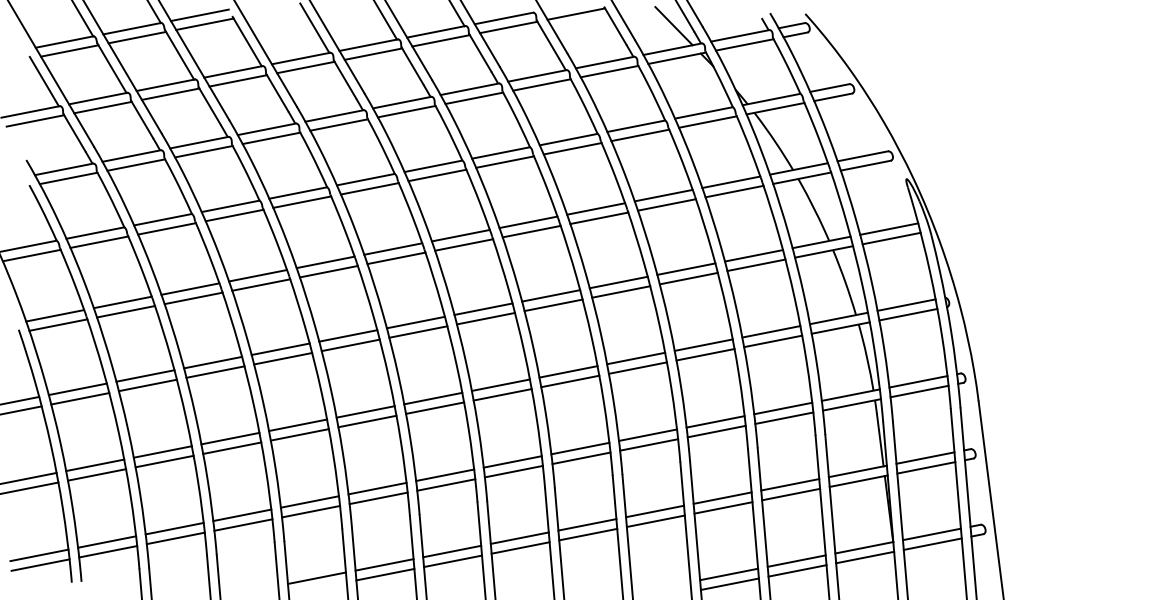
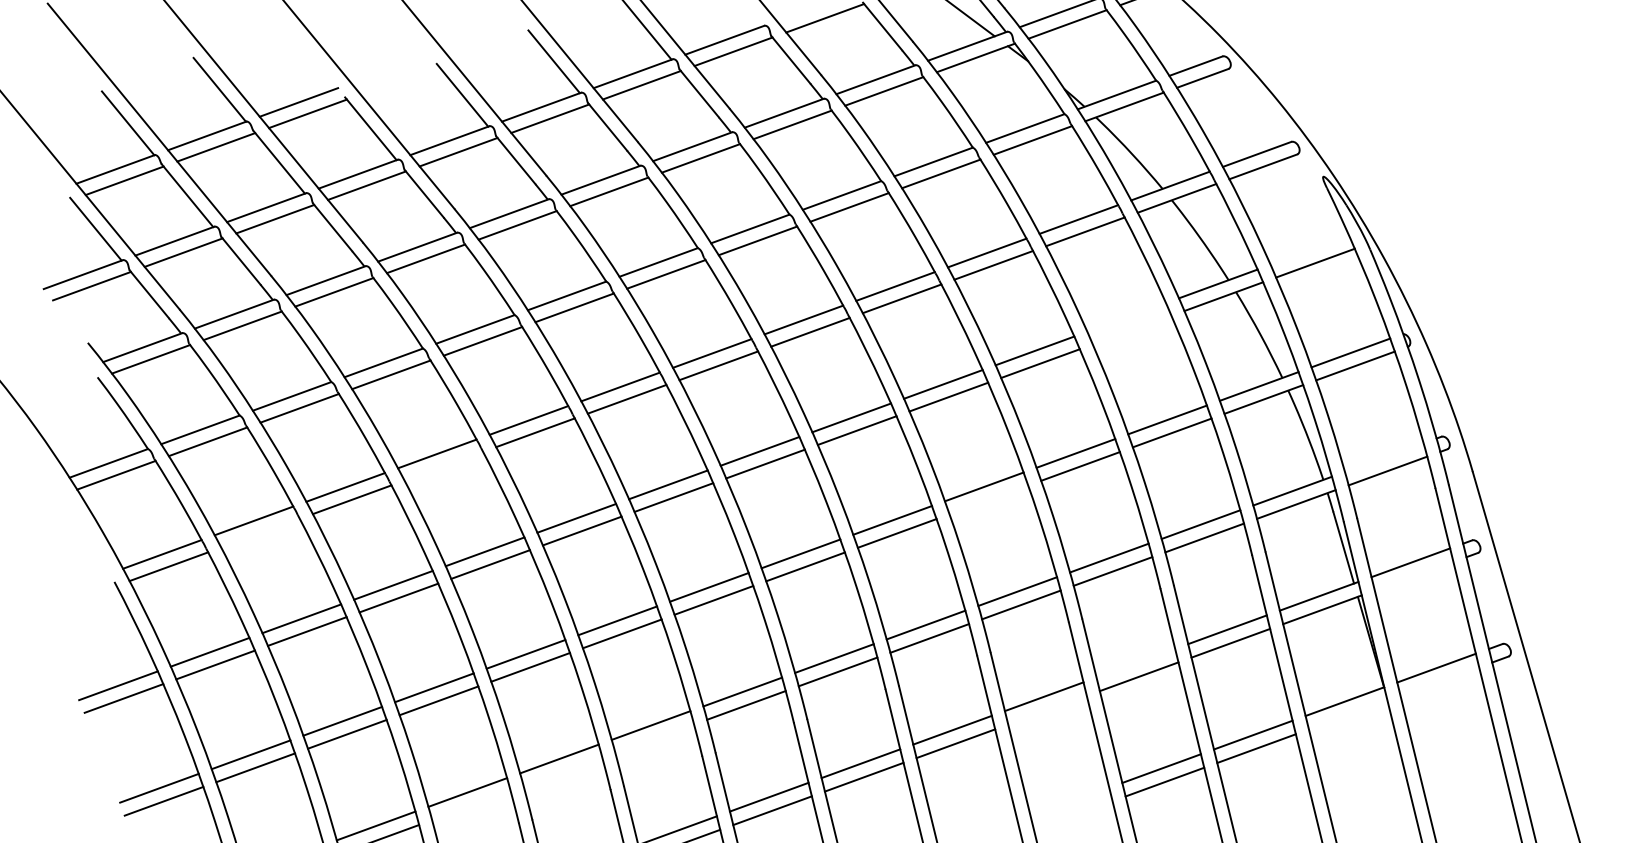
line: (889, 228) -> (1310, 249), removed
line: (753, 255) -> (1125, 317), removed
line: (756, 265) -> (1132, 330), removed
line: (261, 284) -> (444, 465), removed
line: (126, 311) -> (261, 532), removed
line: (637, 367) -> (988, 499), removed
line: (918, 381) -> (1384, 457), removed
line: (926, 467) -> (1414, 575), removed
line: (722, 497) -> (1135, 662), removed
line: (378, 498) -> (654, 739), removed
line: (311, 511) -> (563, 772), removed
line: (655, 520) -> (1046, 709), removed
line: (243, 524) -> (471, 805), removed
line: (932, 543) -> (1439, 680), removed
line: (865, 557) -> (1348, 715), removed

